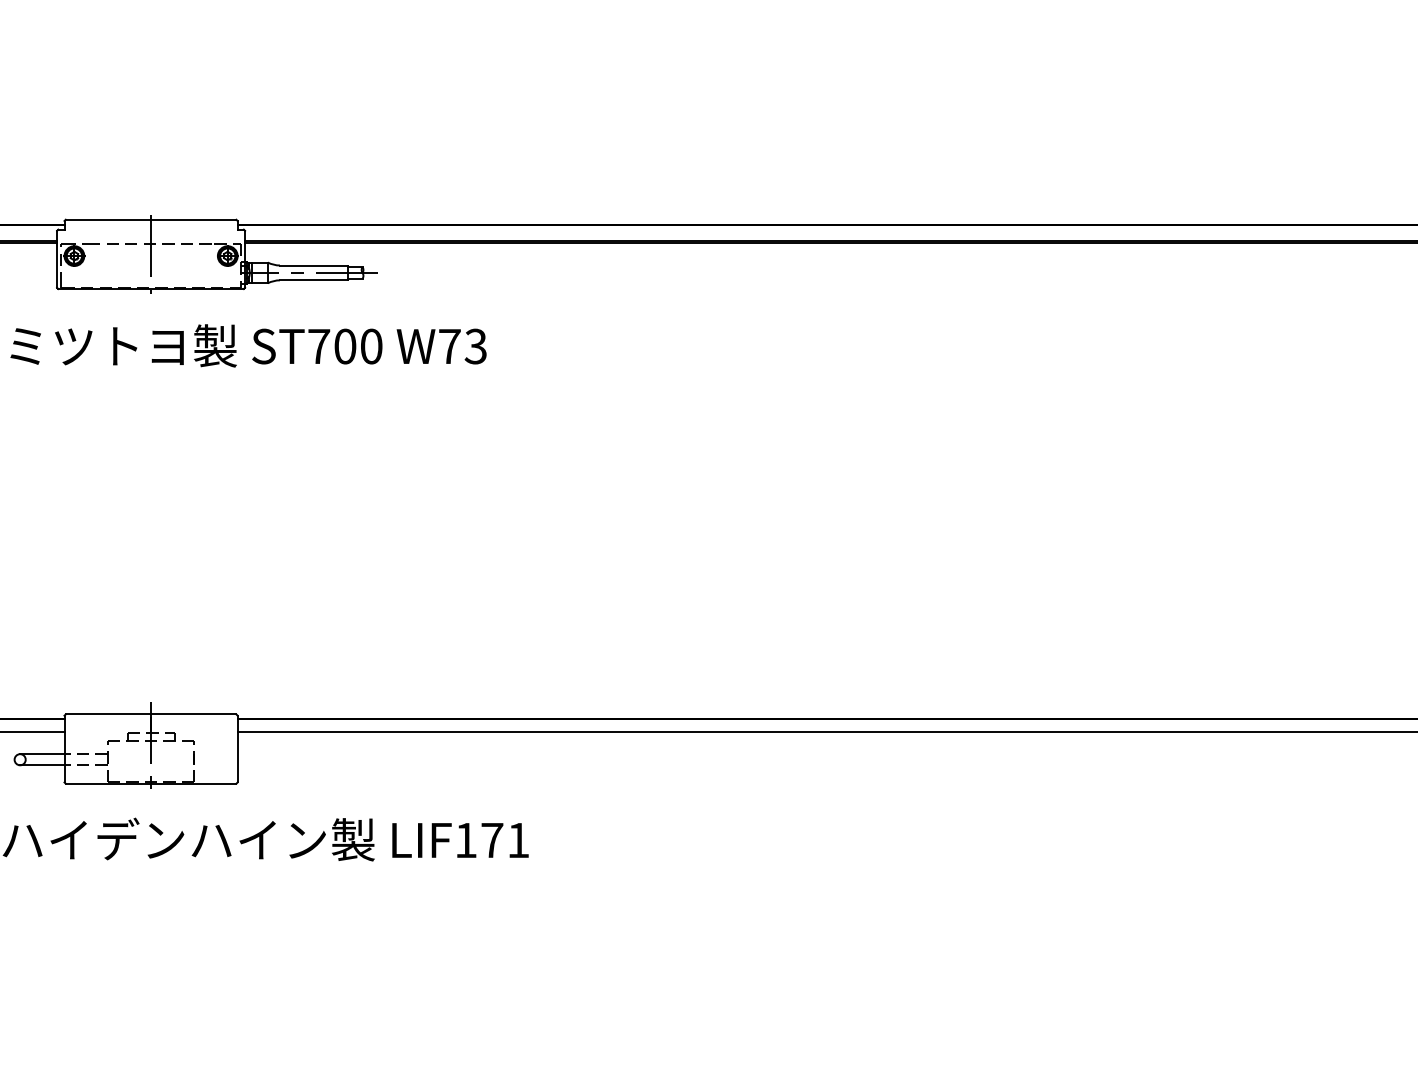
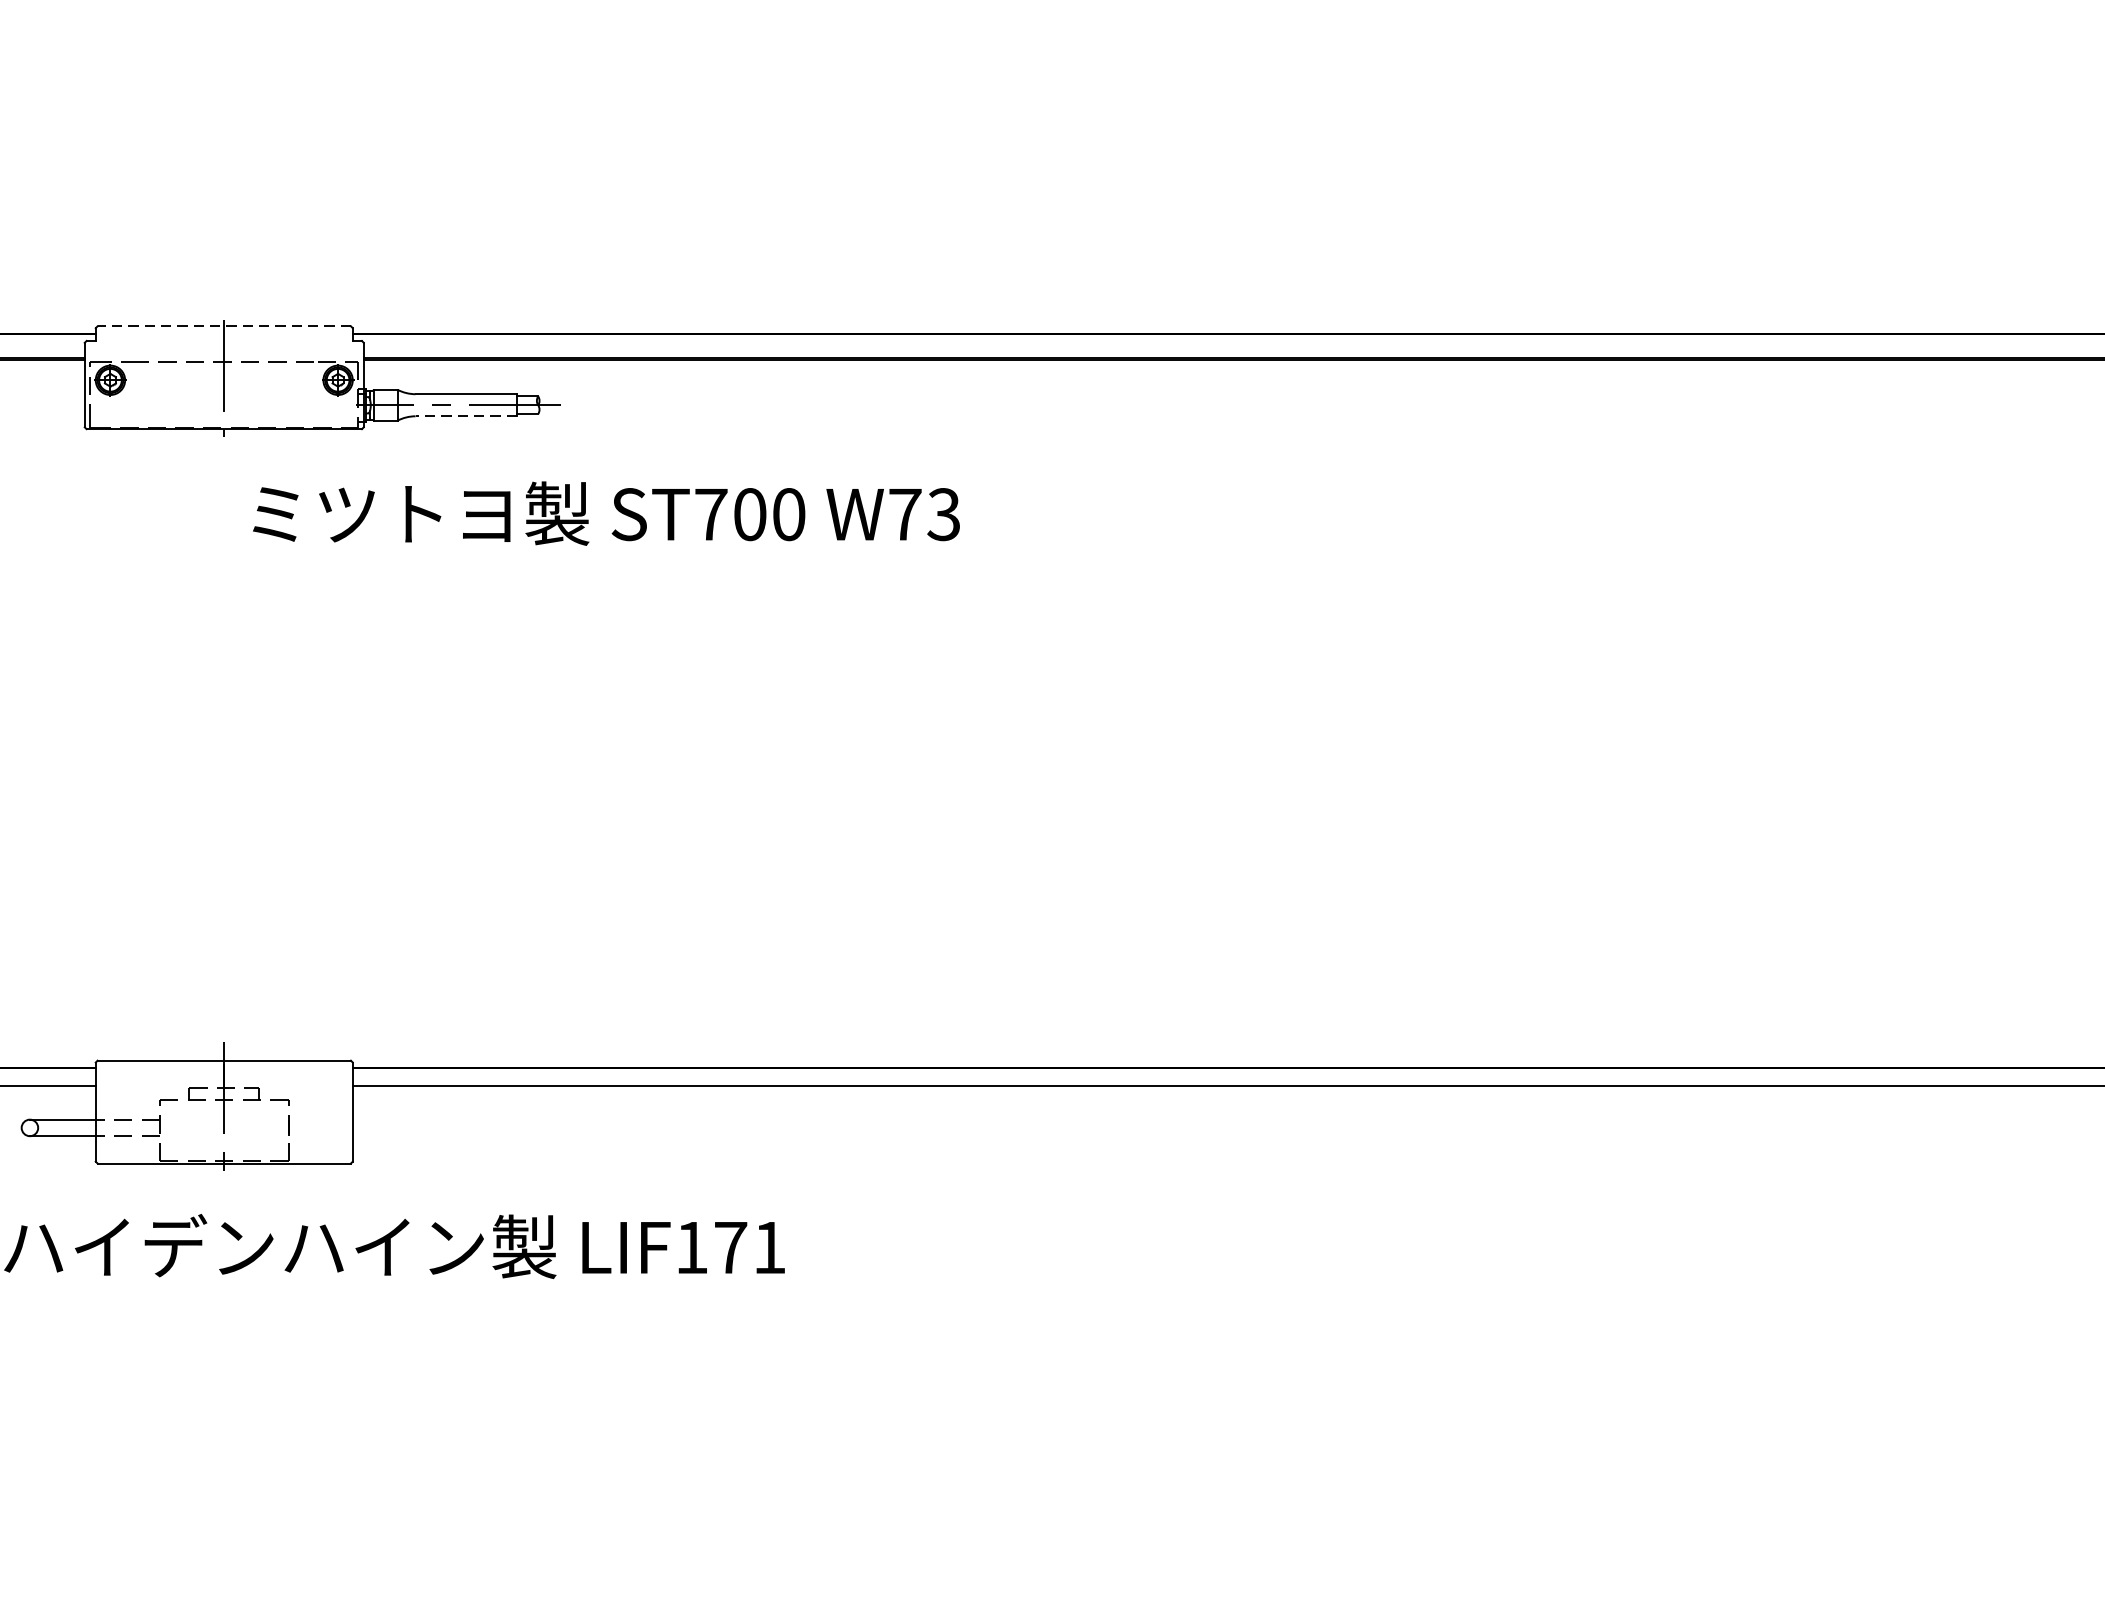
line: (150, 219) -> (223, 325), solid -> dashed
line: (313, 280) -> (465, 416), solid -> dashed
text: (248, 345) -> (606, 512), moved

